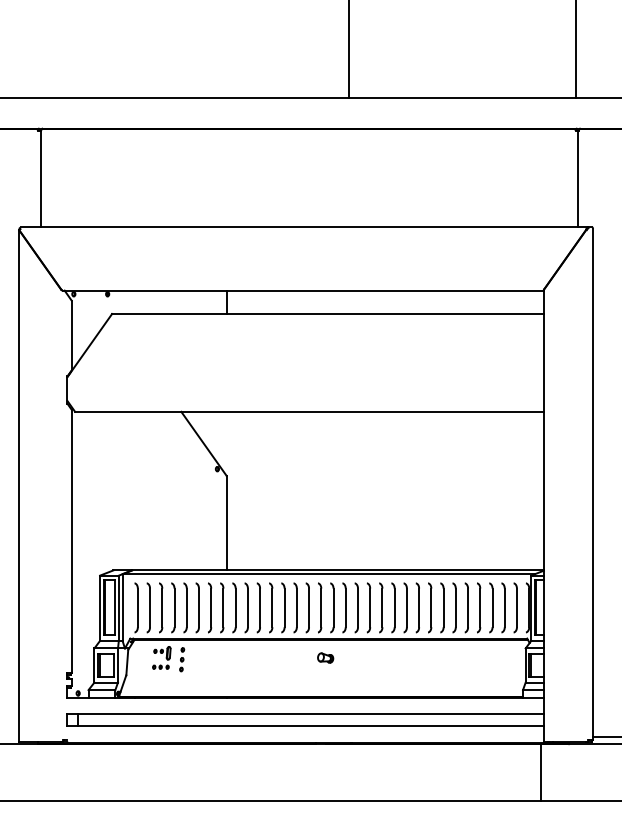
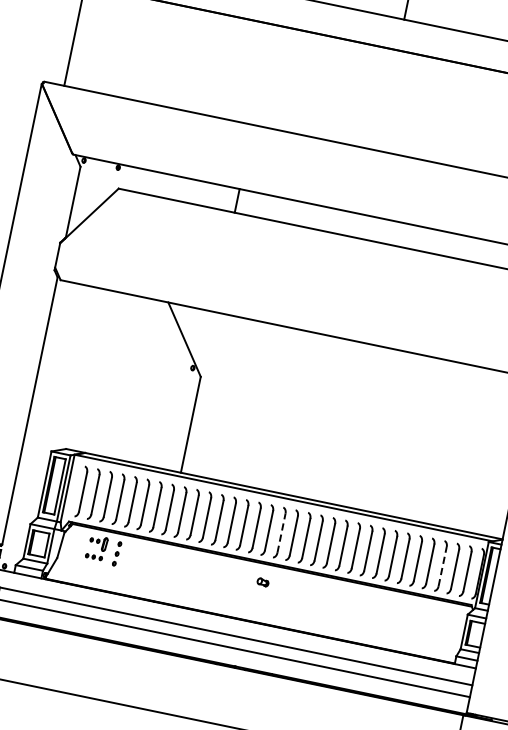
line: (333, 607) -> (281, 532), solid -> dashed
line: (492, 607) -> (442, 566), solid -> dashed
part: (325, 657) -> (262, 581), size x0.7

